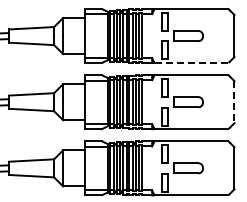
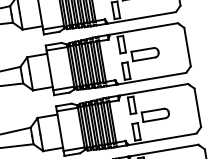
line: (190, 63) -> (141, 18), dashed -> solid
line: (234, 102) -> (187, 47), dashed -> solid

